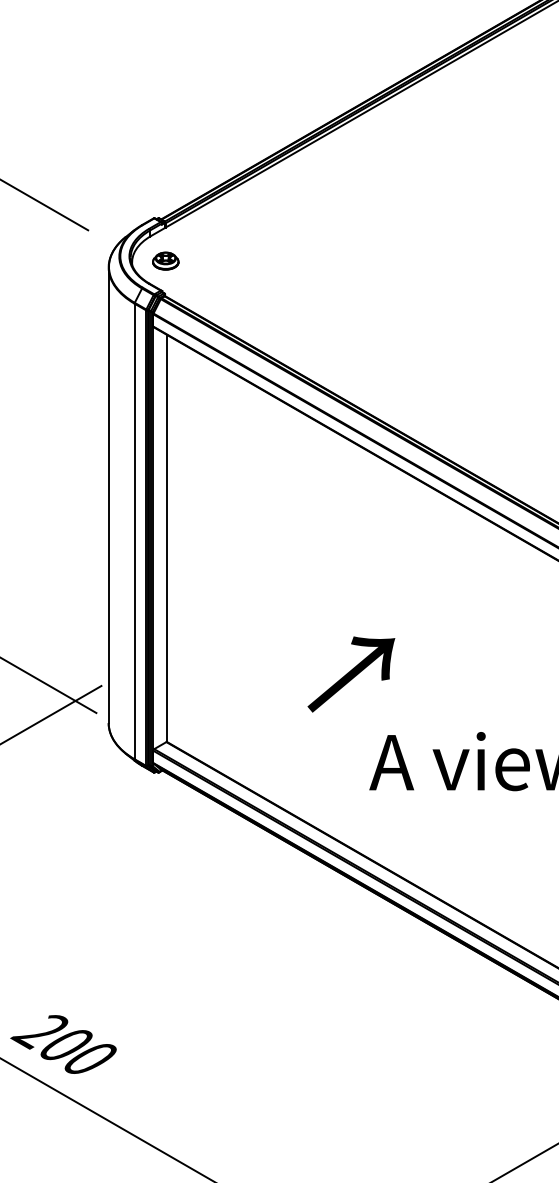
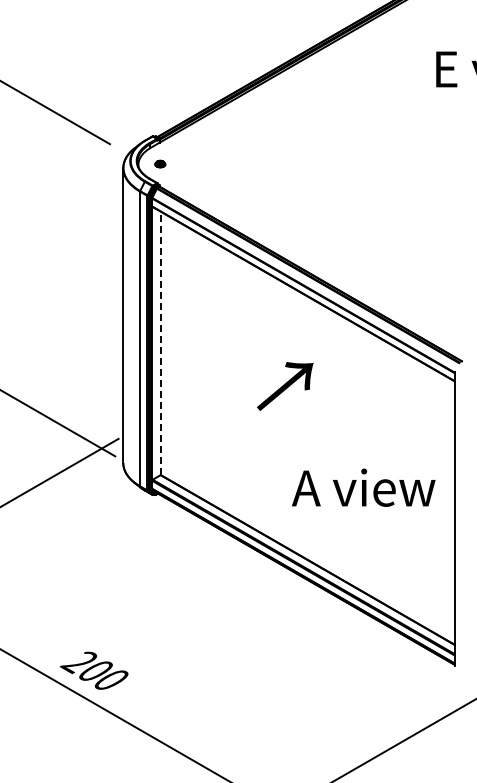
part: (166, 260) -> (160, 163), size x0.6
line: (167, 538) -> (161, 343), solid -> dashed
text: (351, 674) -> (285, 386), moved

